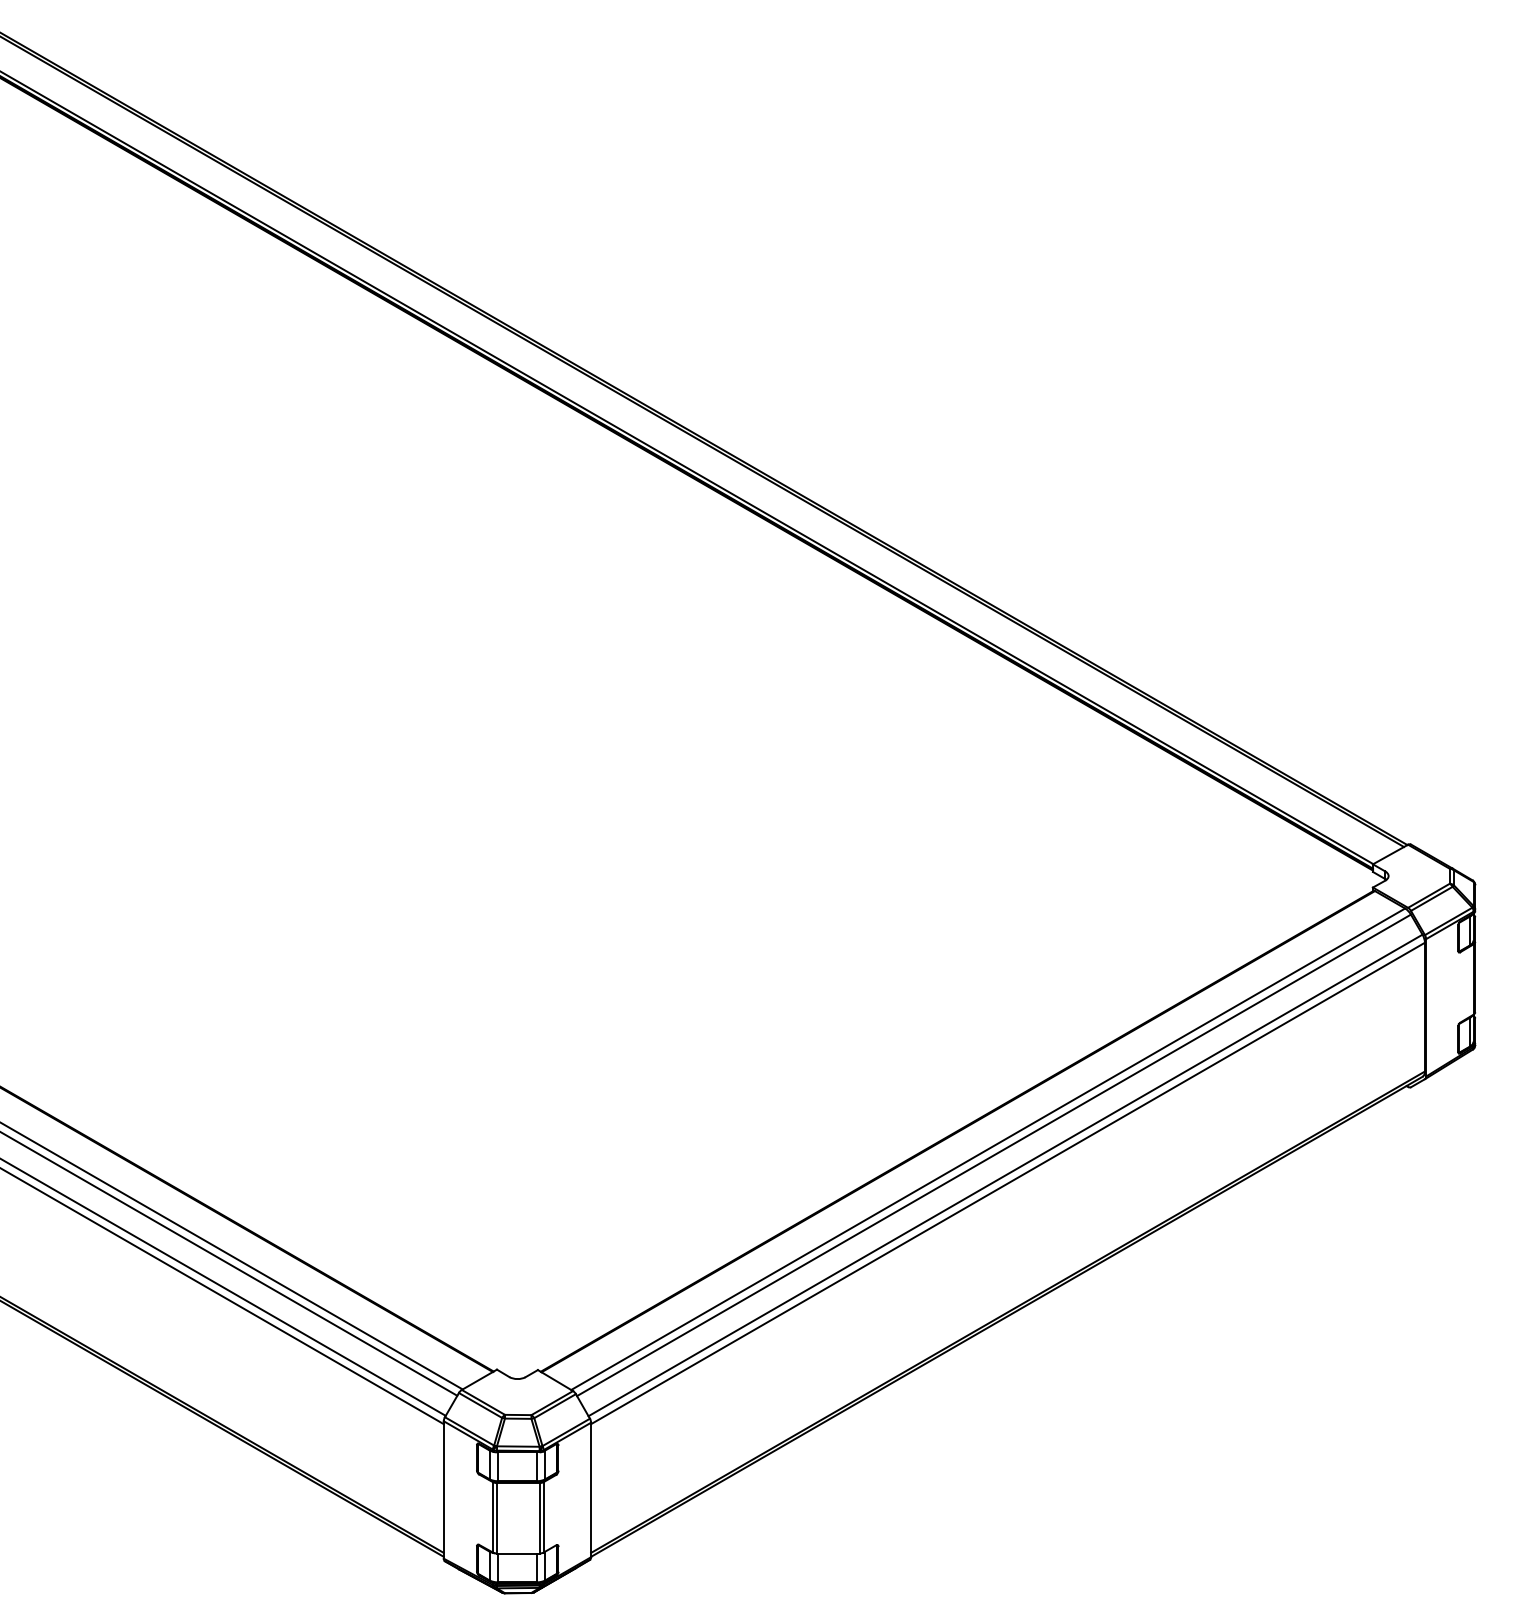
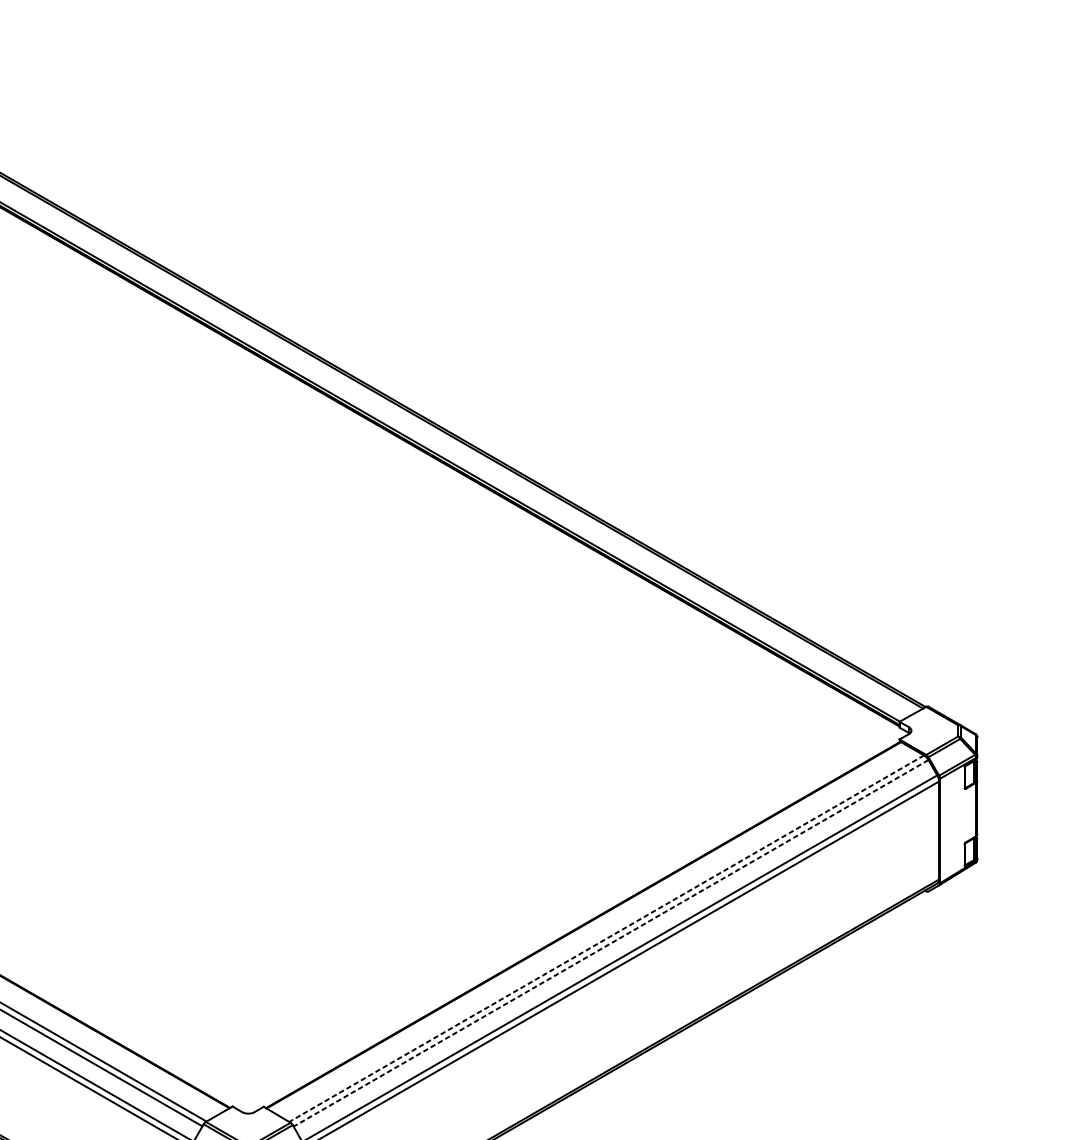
line: (987, 1149) -> (606, 938), solid -> dashed
line: (993, 1155) -> (610, 943), solid -> dashed

